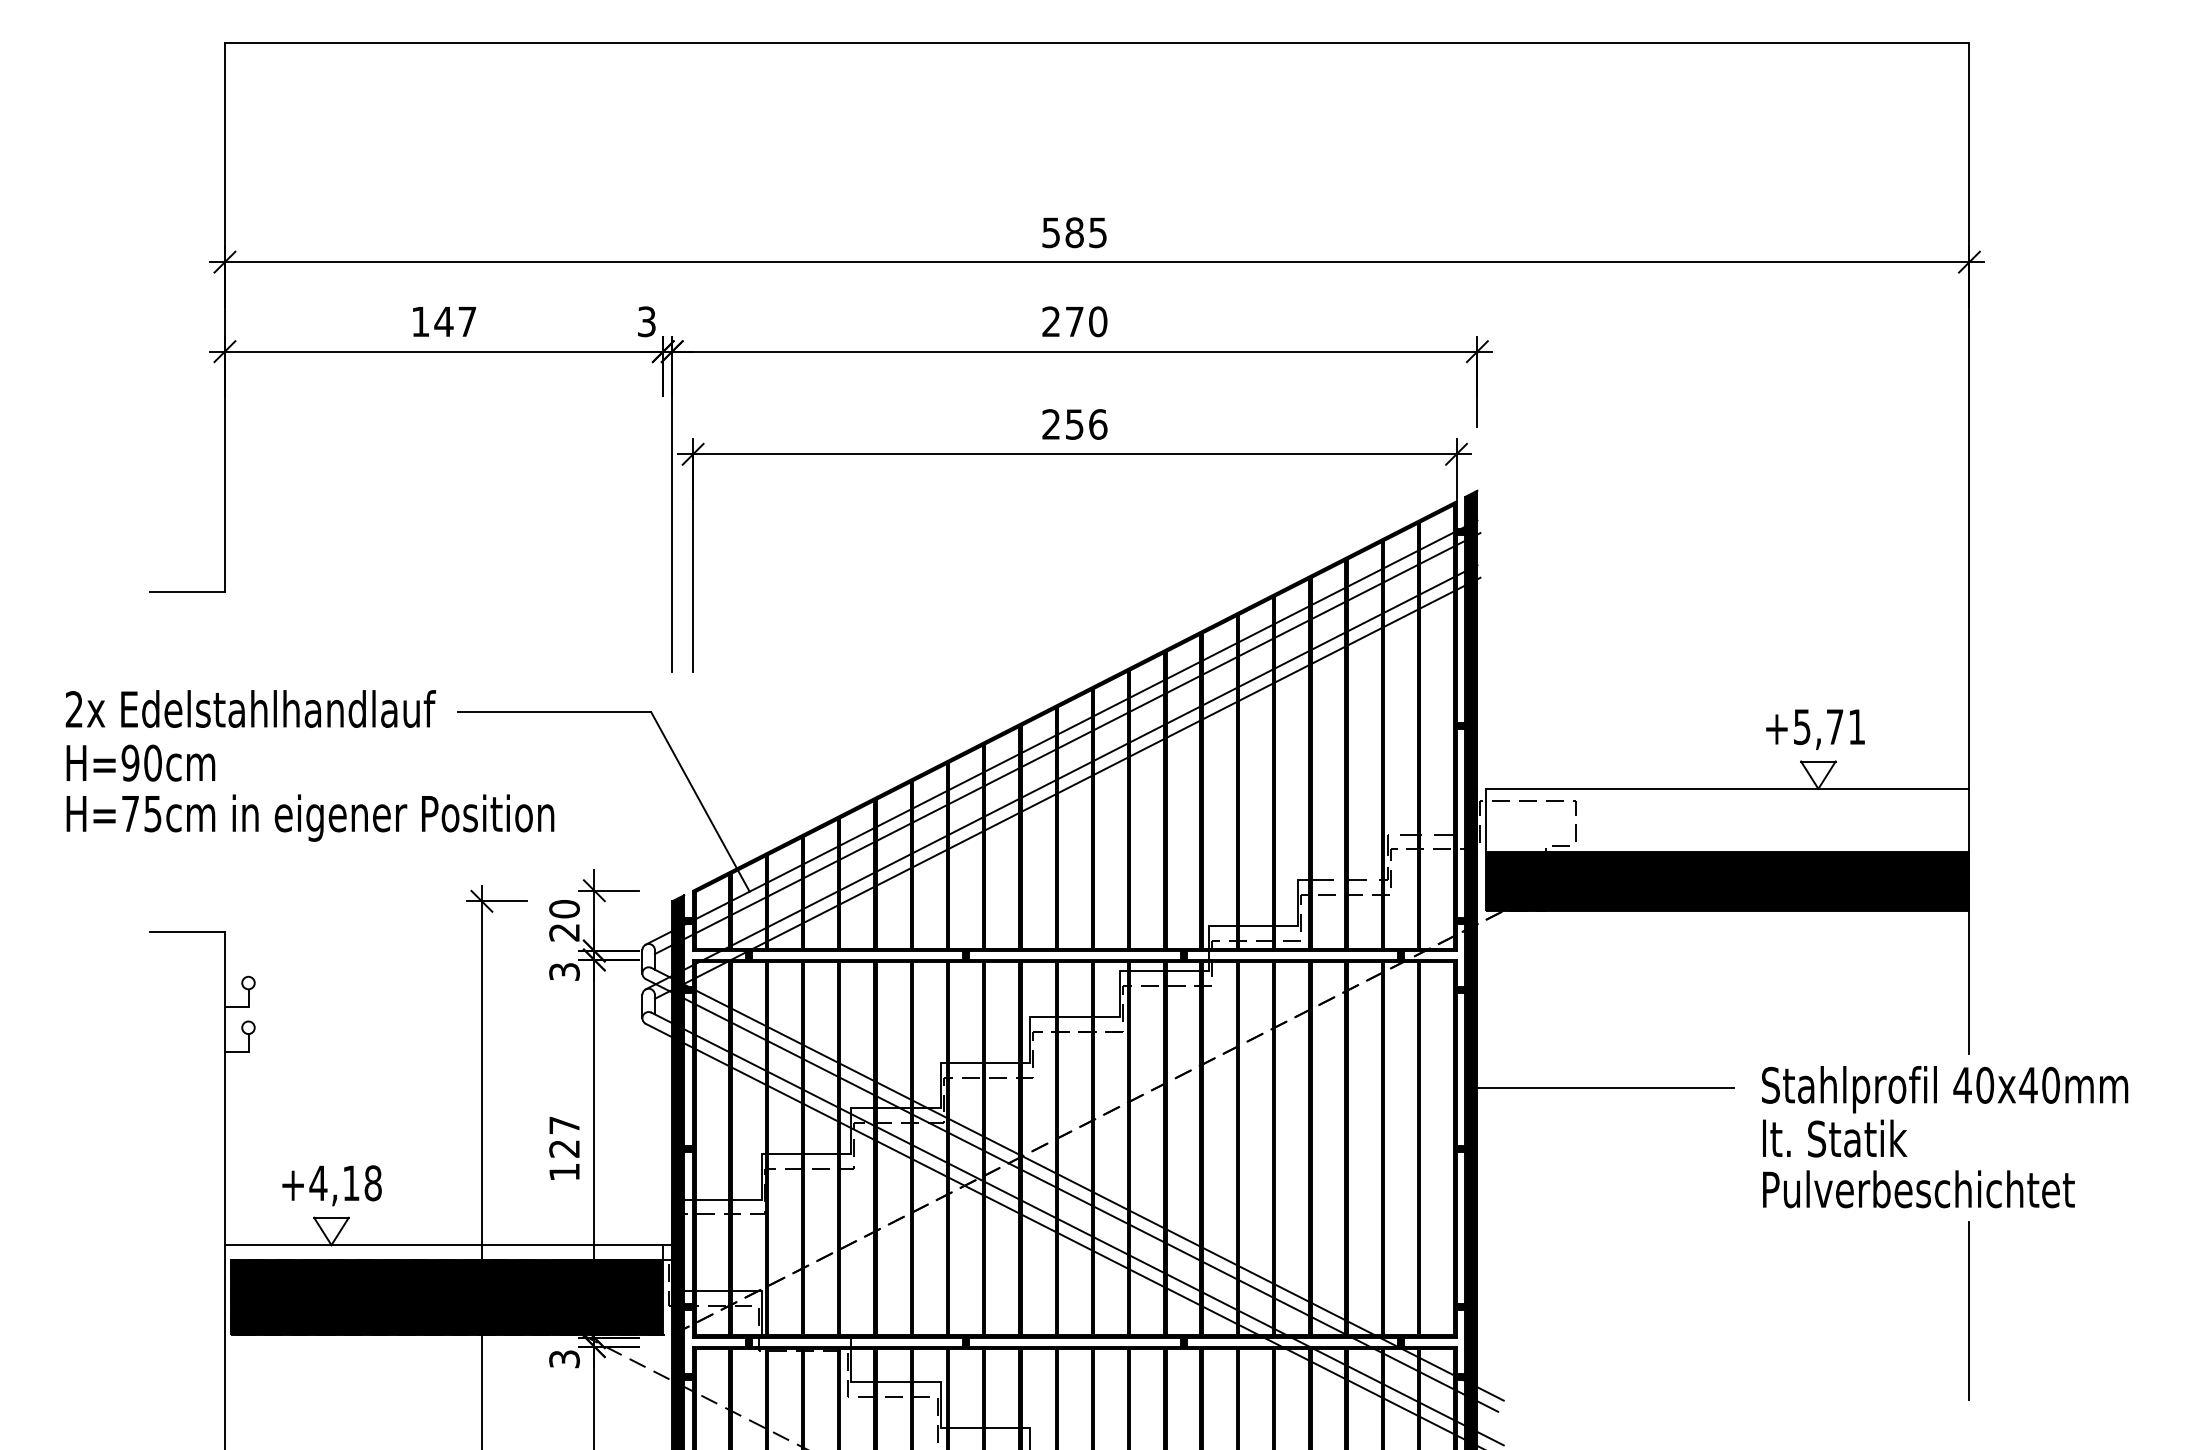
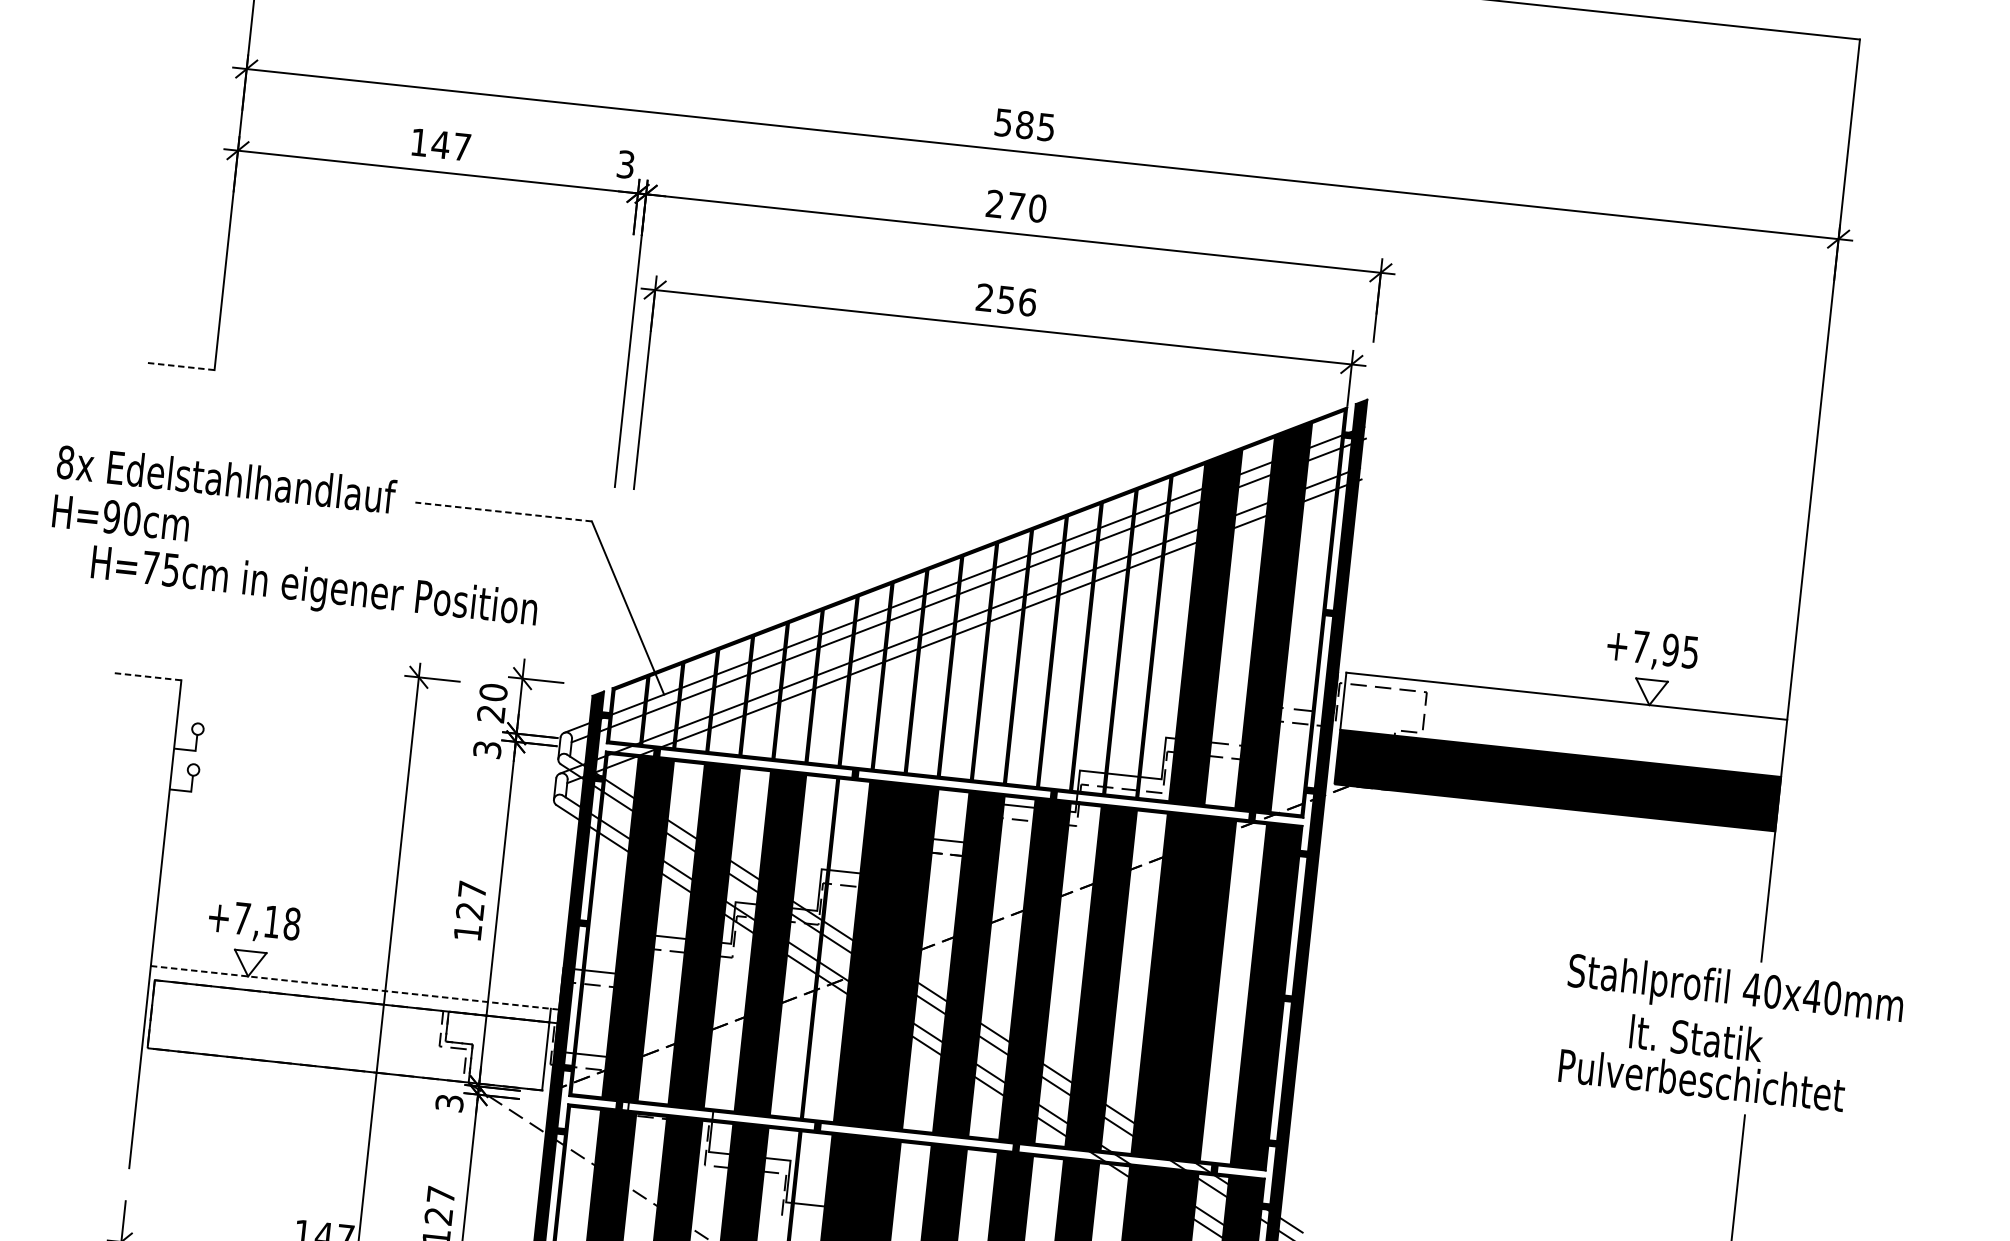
line: (187, 592) -> (180, 366), solid -> dashed
text: (74, 709) -> (65, 462), 2x -> 8x
line: (554, 712) -> (503, 512), solid -> dashed
text: (1829, 727) -> (1665, 650), +5,71 -> +7,95
text: (310, 817) -> (314, 588), moved
line: (187, 932) -> (147, 677), solid -> dashed
line: (1605, 1088) -> (1425, 957), removed
text: (1835, 1138) -> (1696, 1038), moved
text: (318, 1182) -> (242, 917), +4,18 -> +7,18
line: (448, 1245) -> (354, 988), solid -> dashed
fill: (446, 1297) -> (347, 1035), removed

